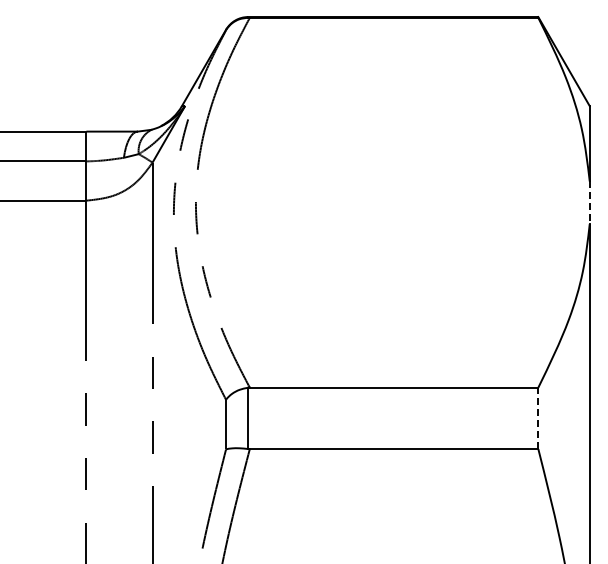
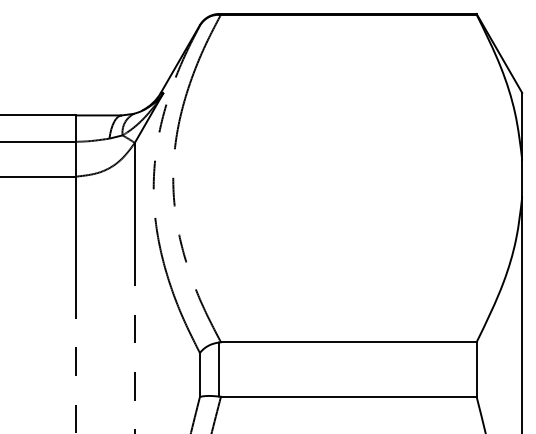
line: (589, 203) -> (521, 179), dashed -> solid
line: (538, 418) -> (476, 369), dashed -> solid

